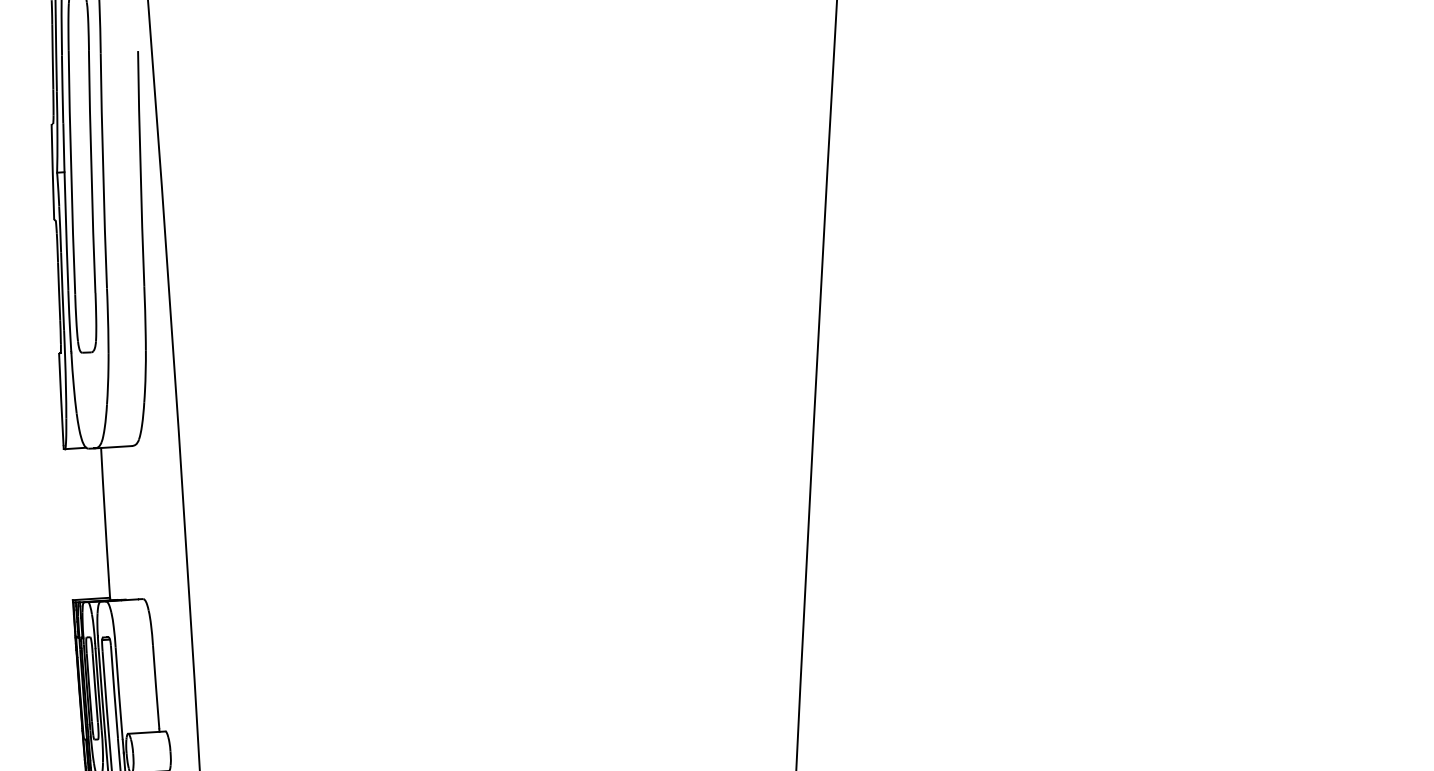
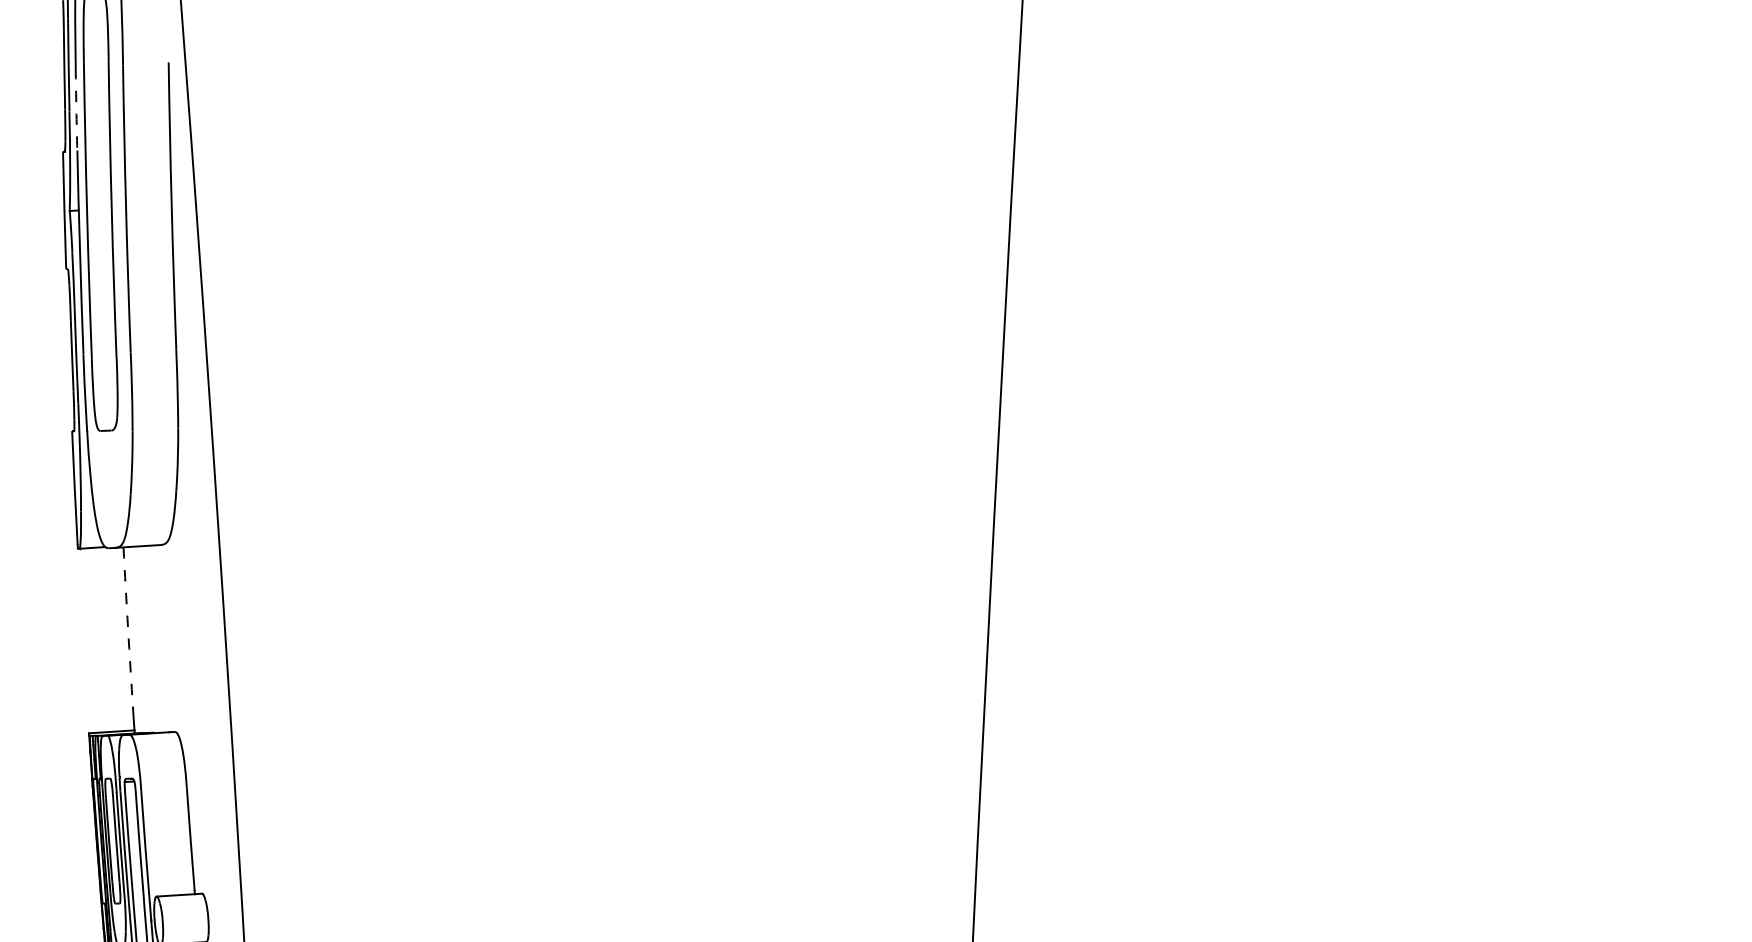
arc: (62, 89) -> (76, 109), solid -> dashed
arc: (104, 514) -> (127, 628), solid -> dashed

